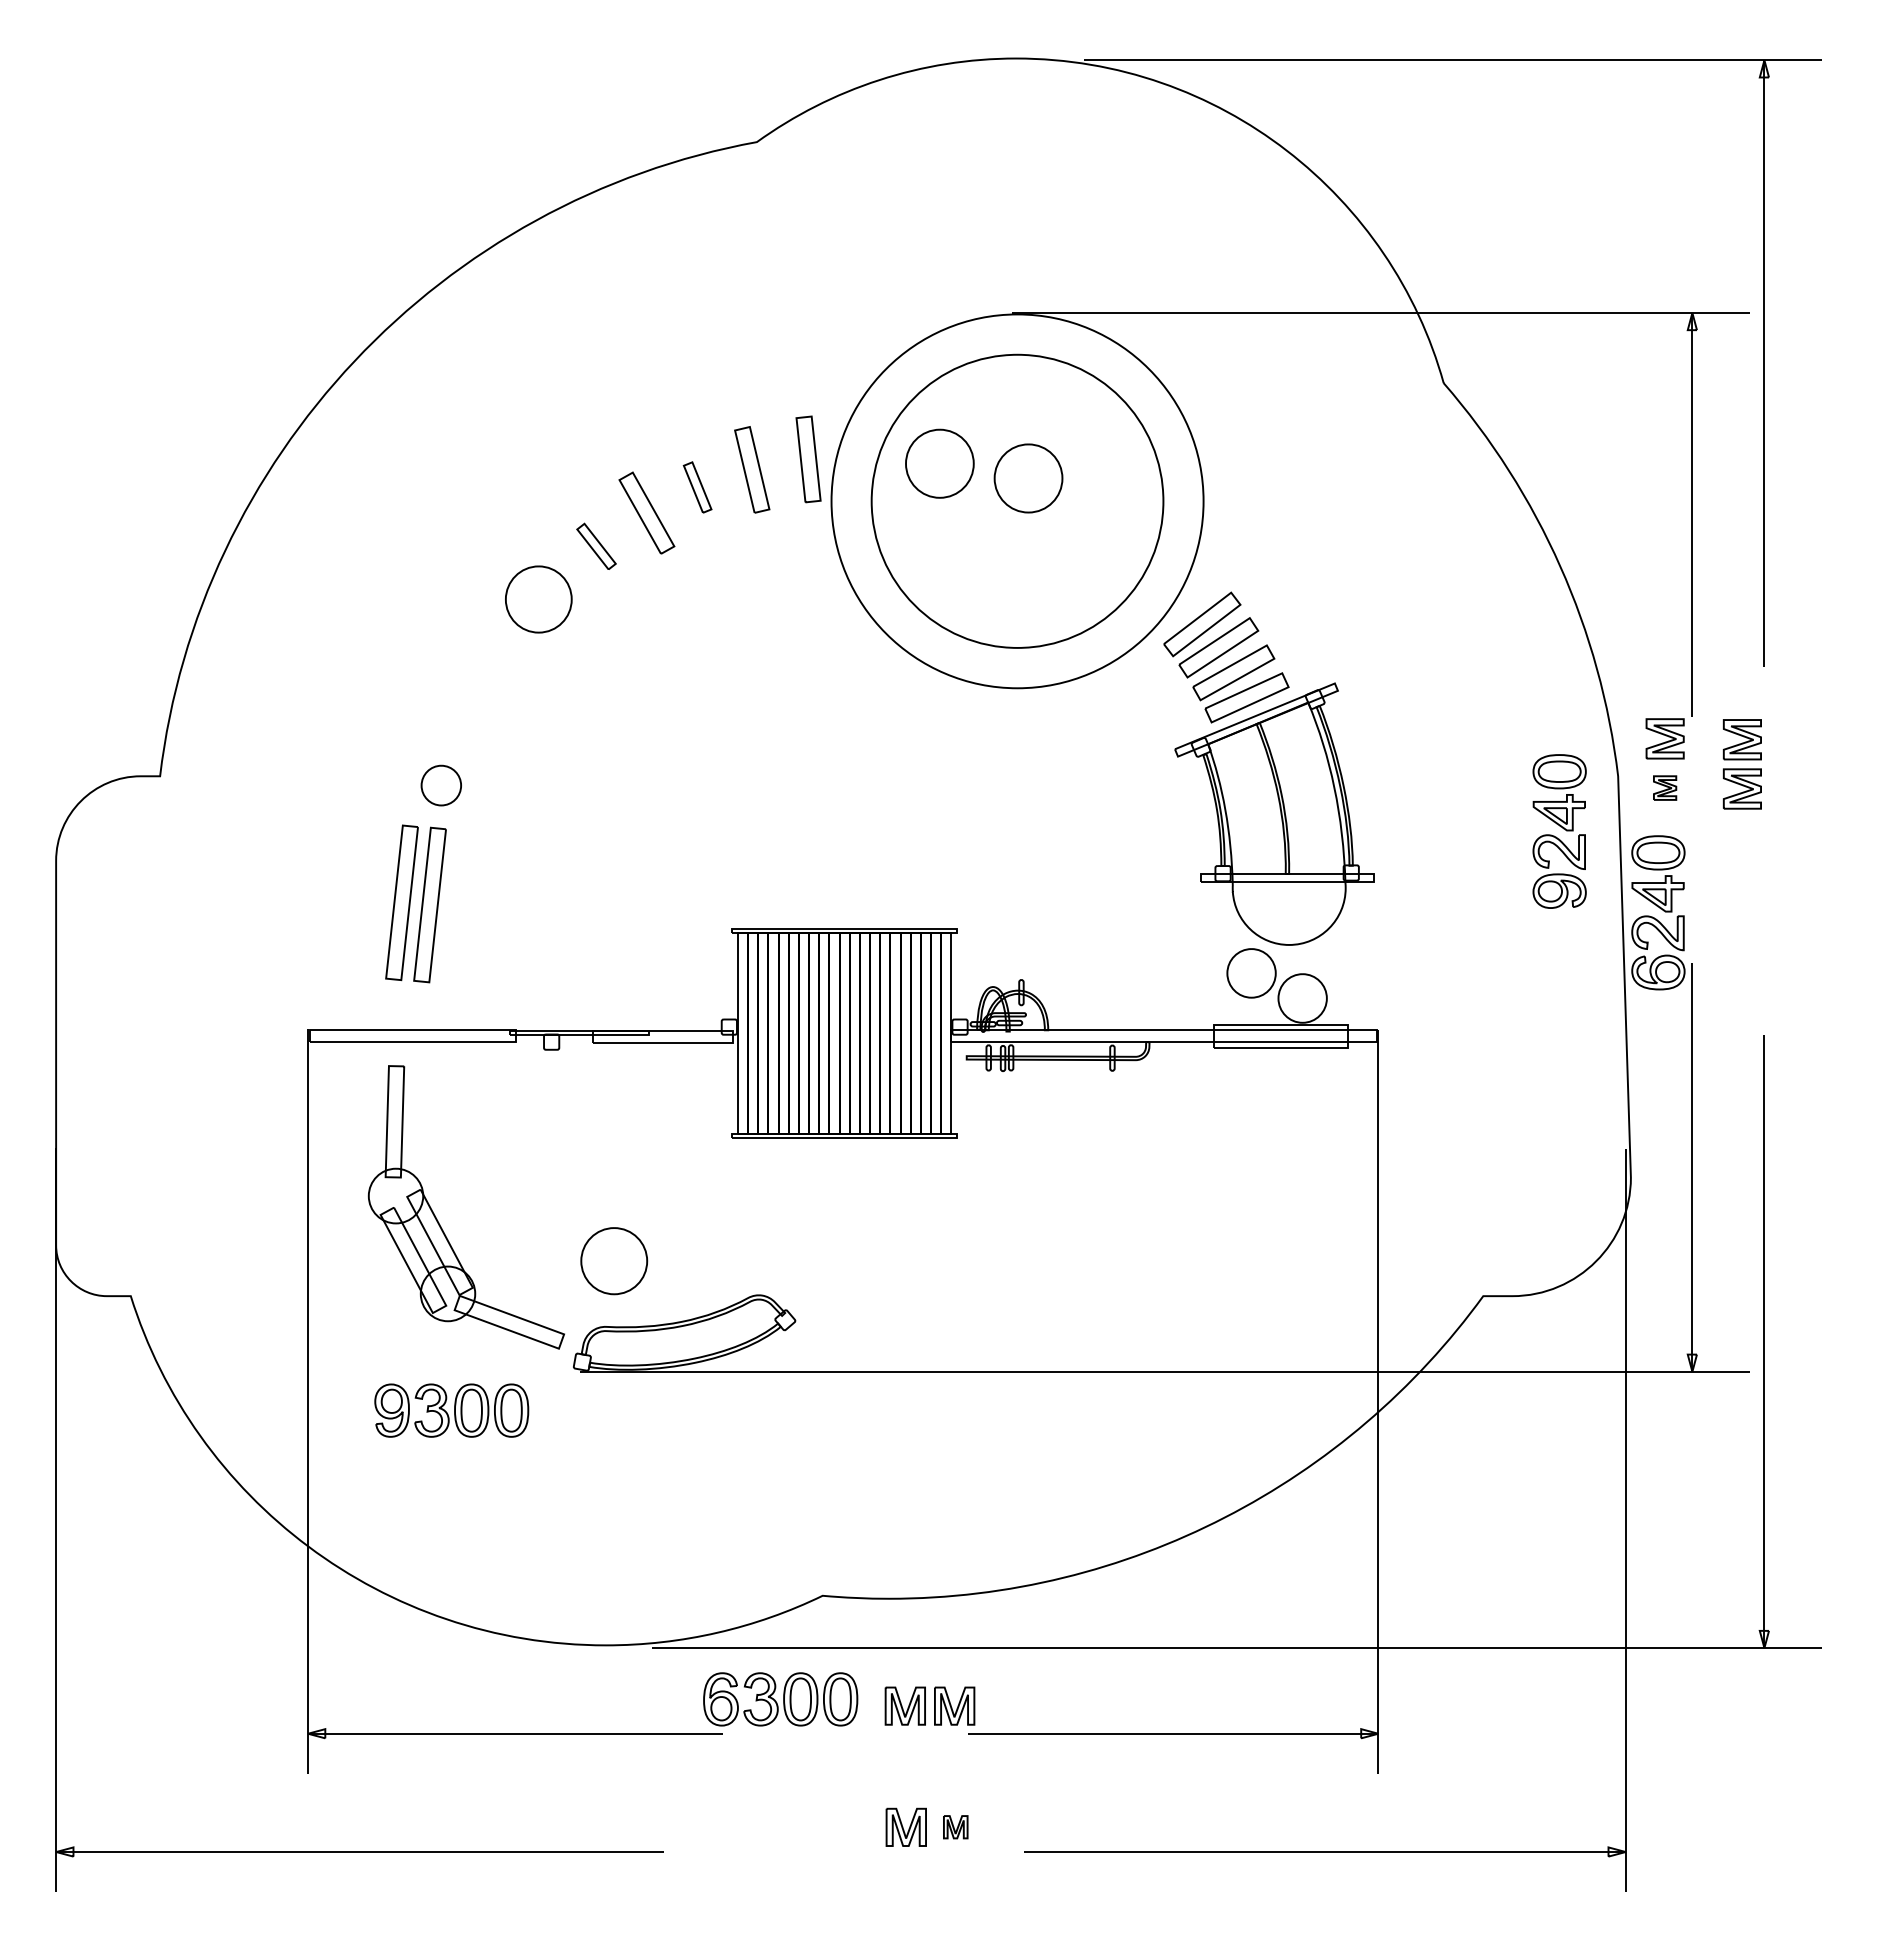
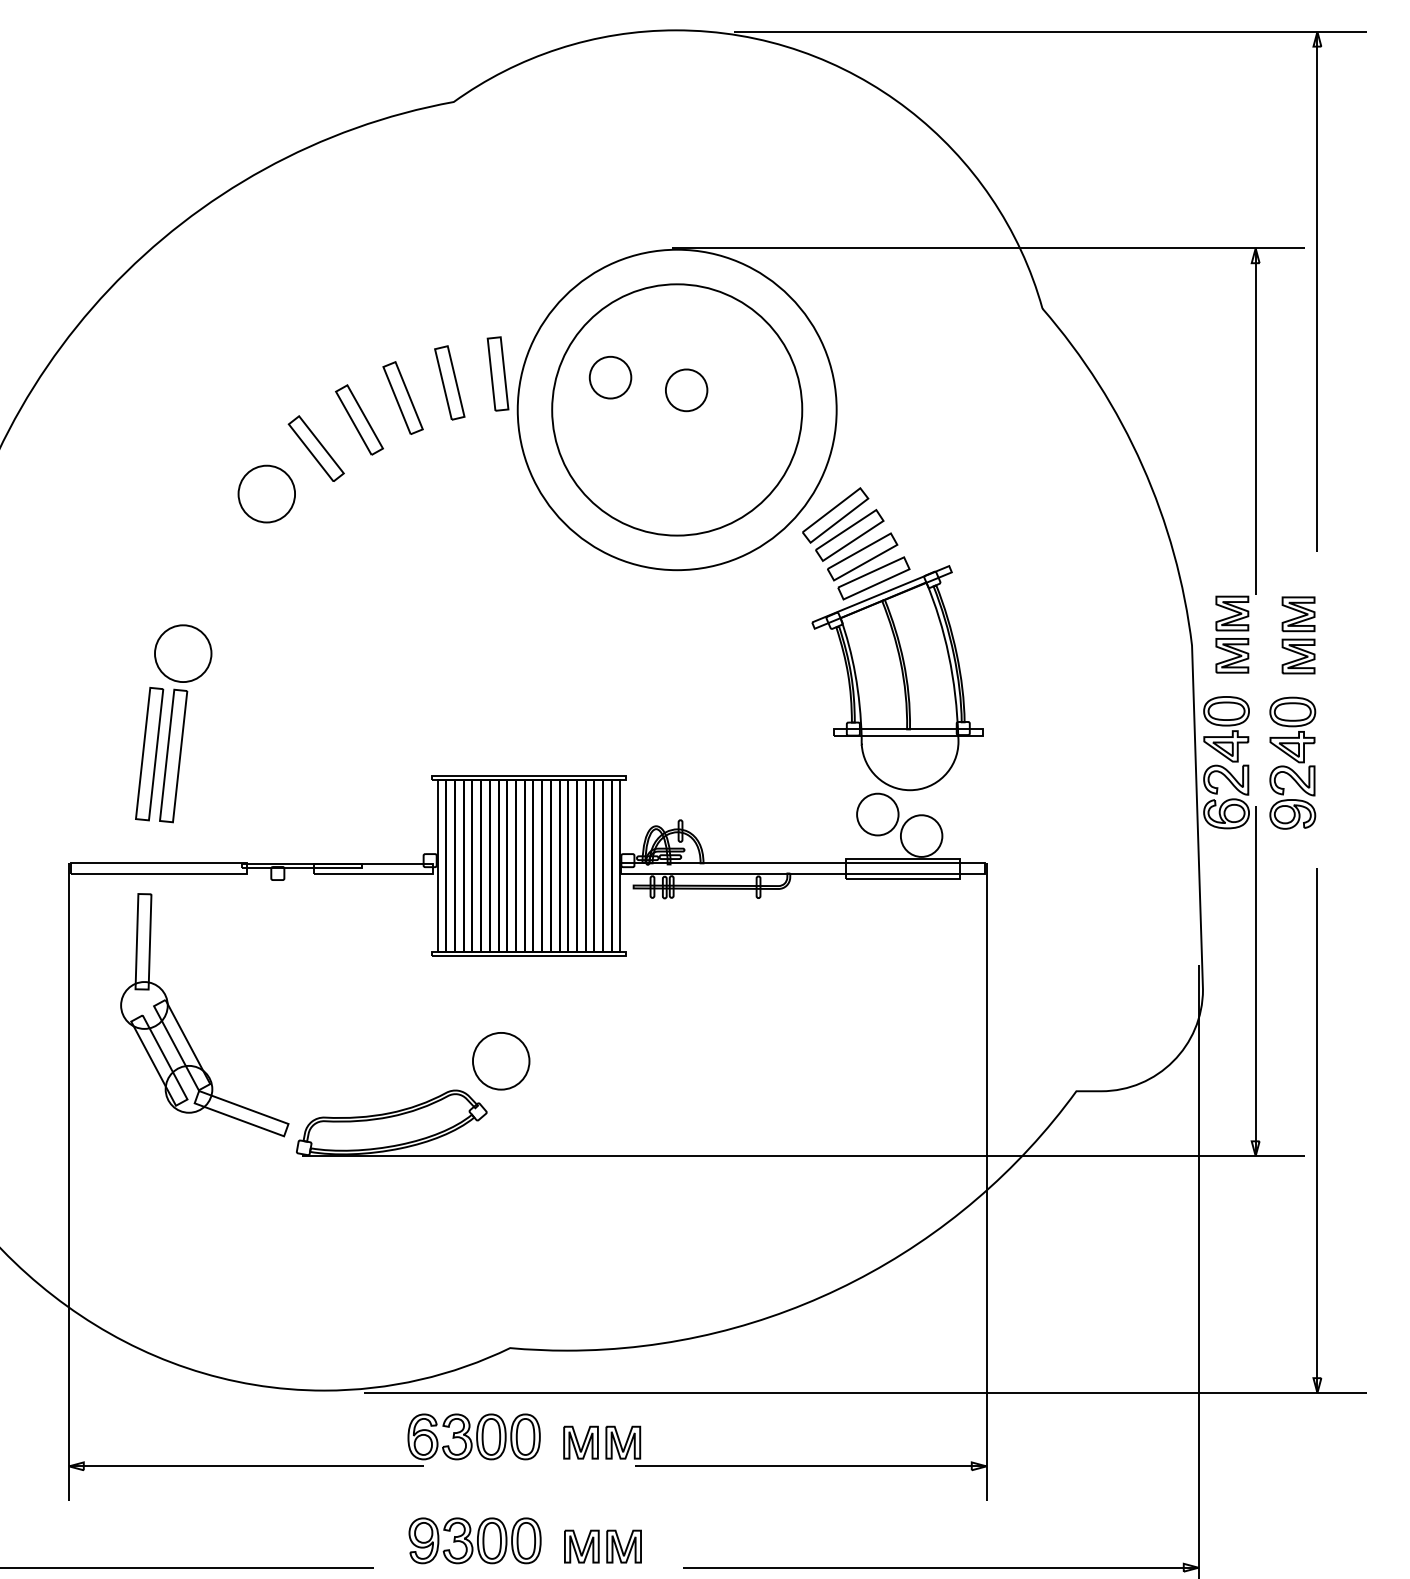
part: (939, 463) -> (610, 377), size x0.71
part: (1028, 478) -> (686, 390), size x0.71
part: (697, 487) -> (402, 398), size x1.67
part: (596, 546) -> (316, 448), size x1.67
part: (441, 785) -> (183, 653), size x1.67
part: (1664, 787) -> (1231, 655), size x1.67
part: (1559, 831) -> (1292, 763), moved
part: (614, 1261) -> (501, 1061), moved
part: (451, 1410) -> (474, 1540), moved
part: (955, 1826) -> (624, 1545), size x1.67

